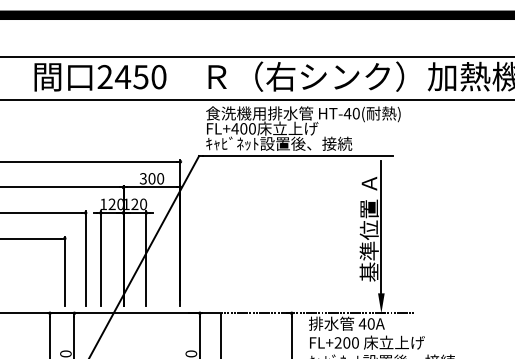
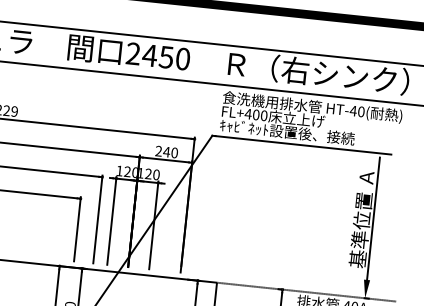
text: (147, 178) -> (162, 151), 300 -> 240

